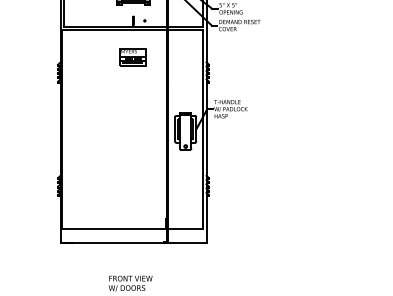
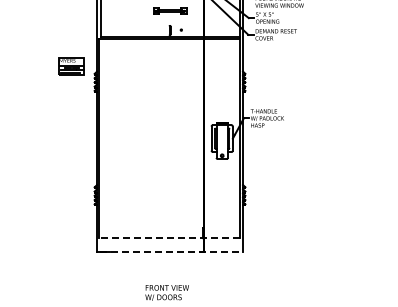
part: (132, 57) -> (71, 66), moved
line: (132, 228) -> (169, 237), solid -> dashed
line: (134, 243) -> (171, 252), solid -> dashed

